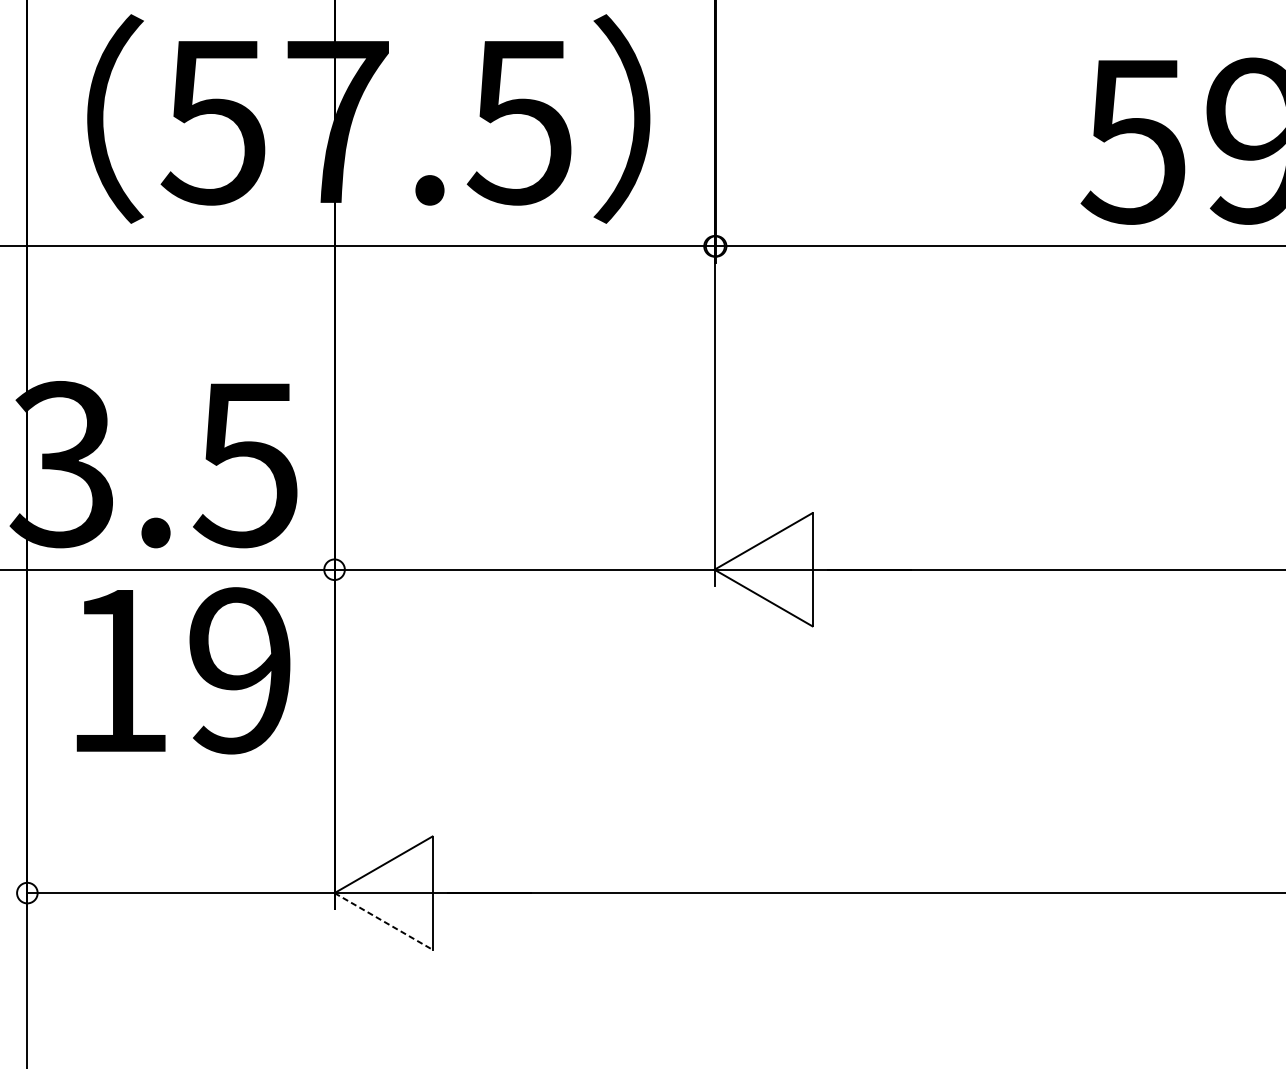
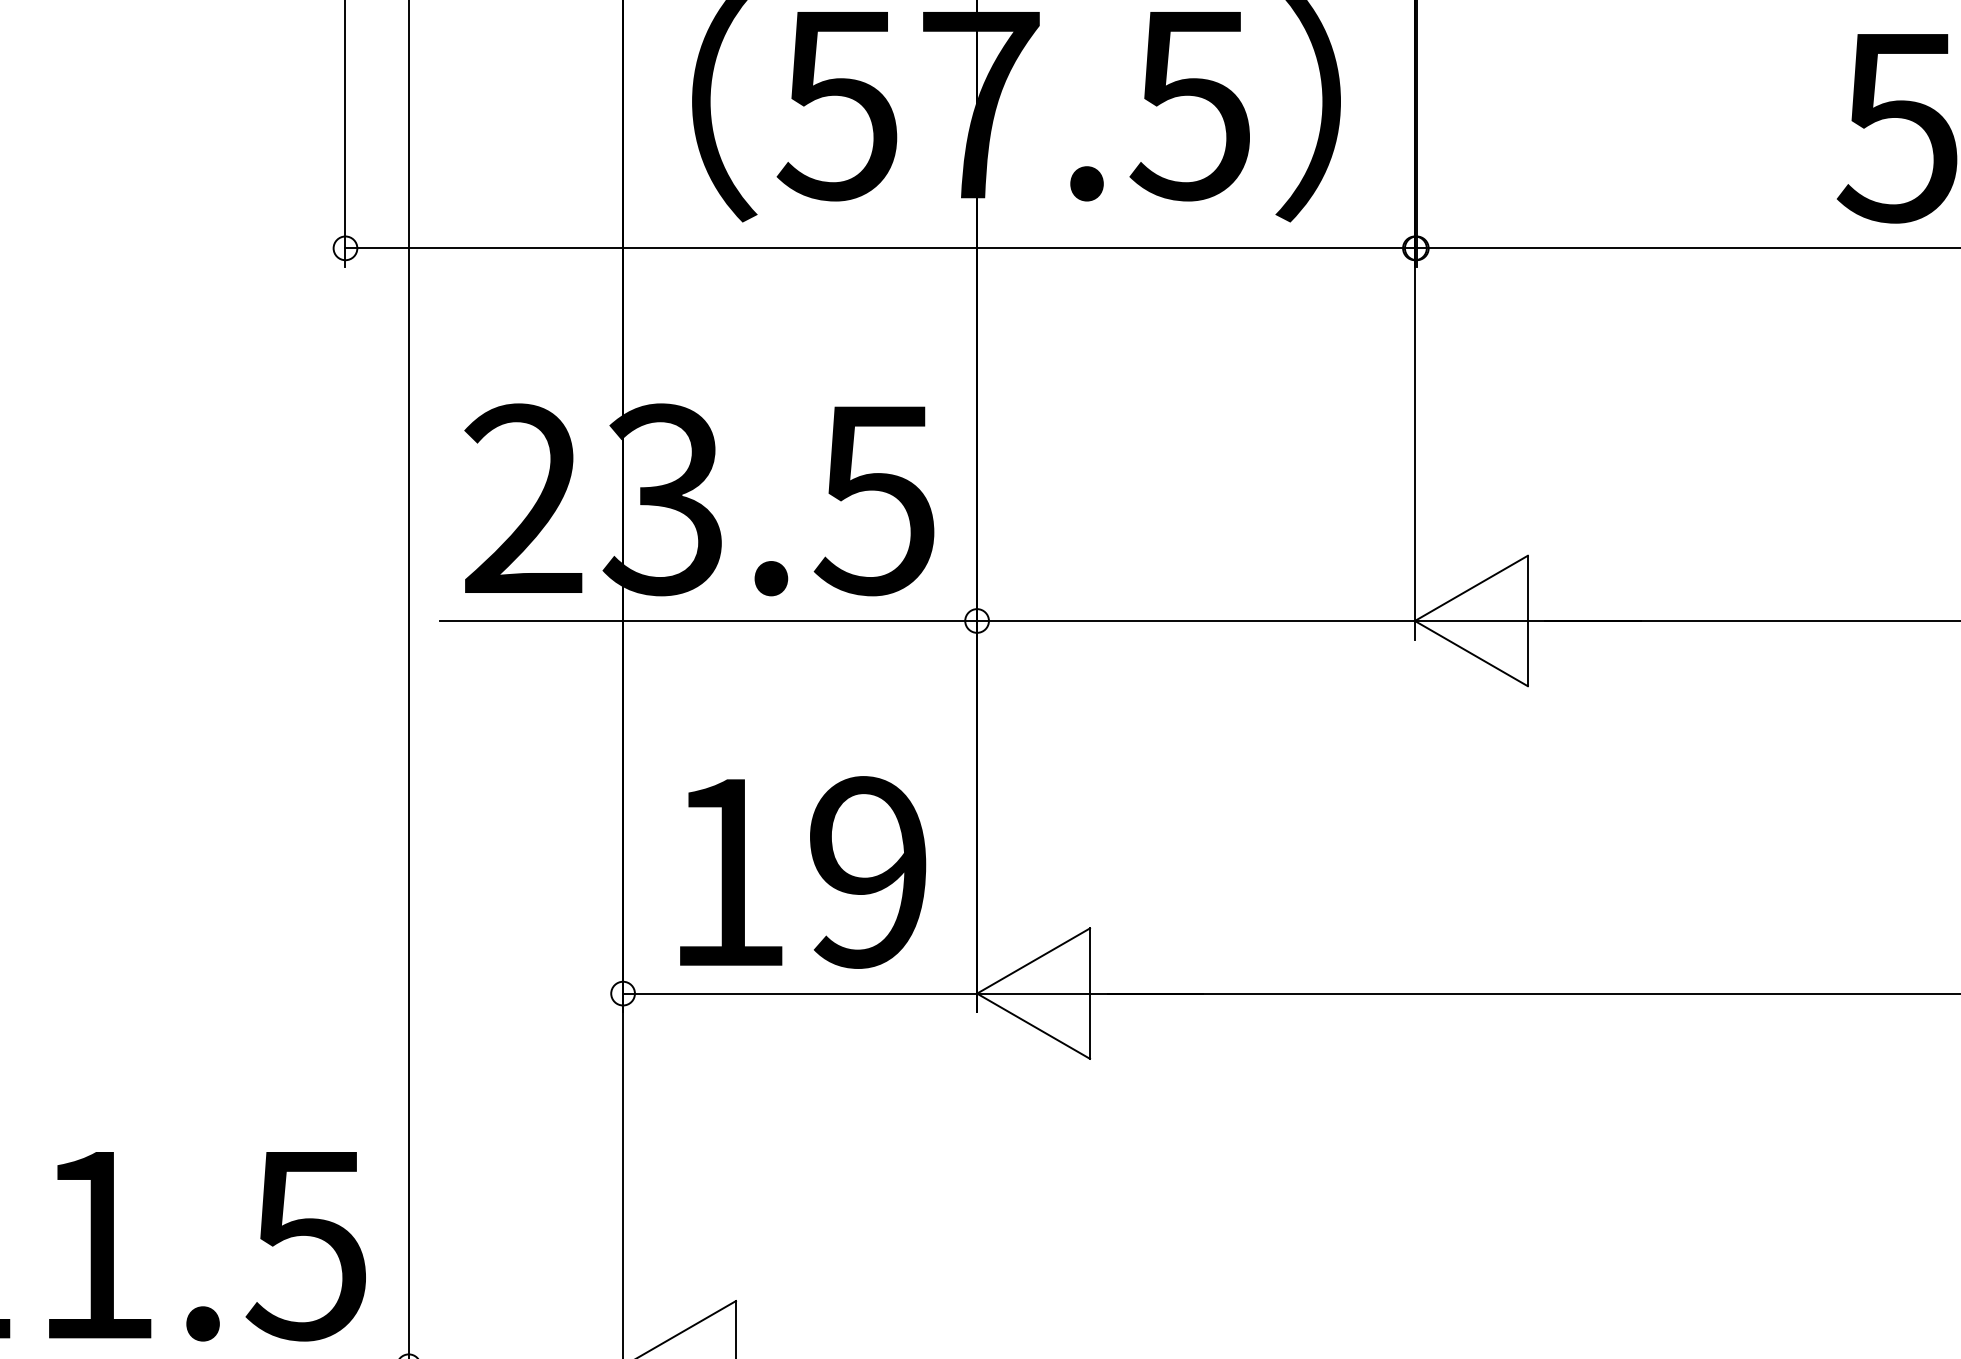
text: (183, 670) -> (803, 872), moved
line: (383, 921) -> (1033, 1026), dashed -> solid

